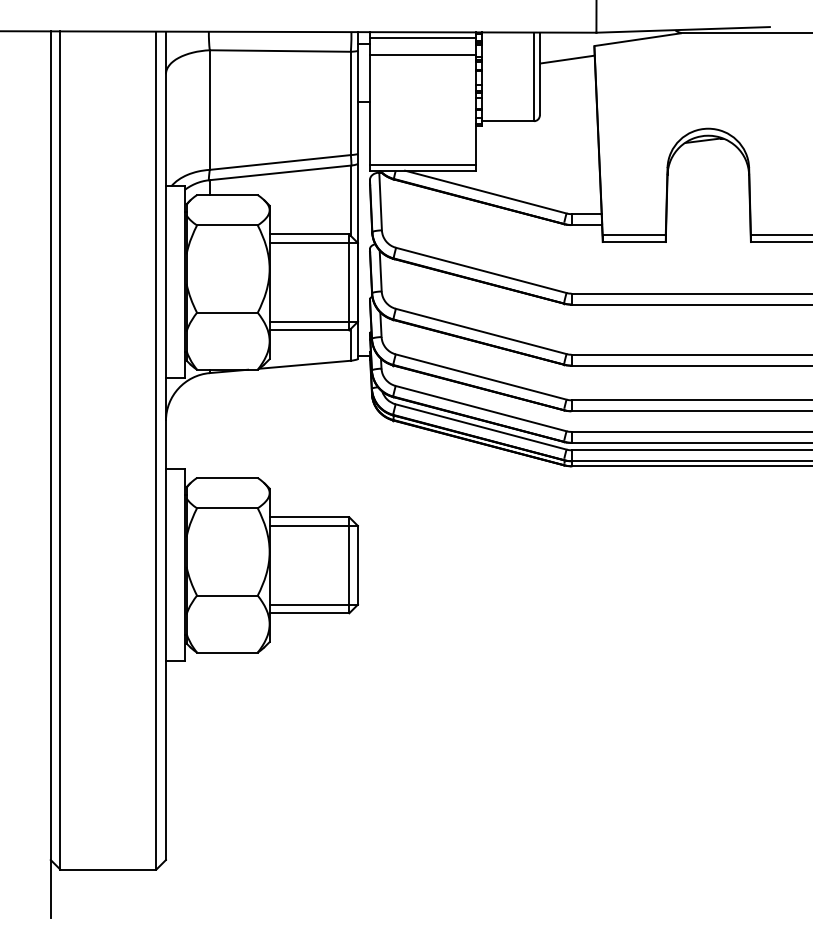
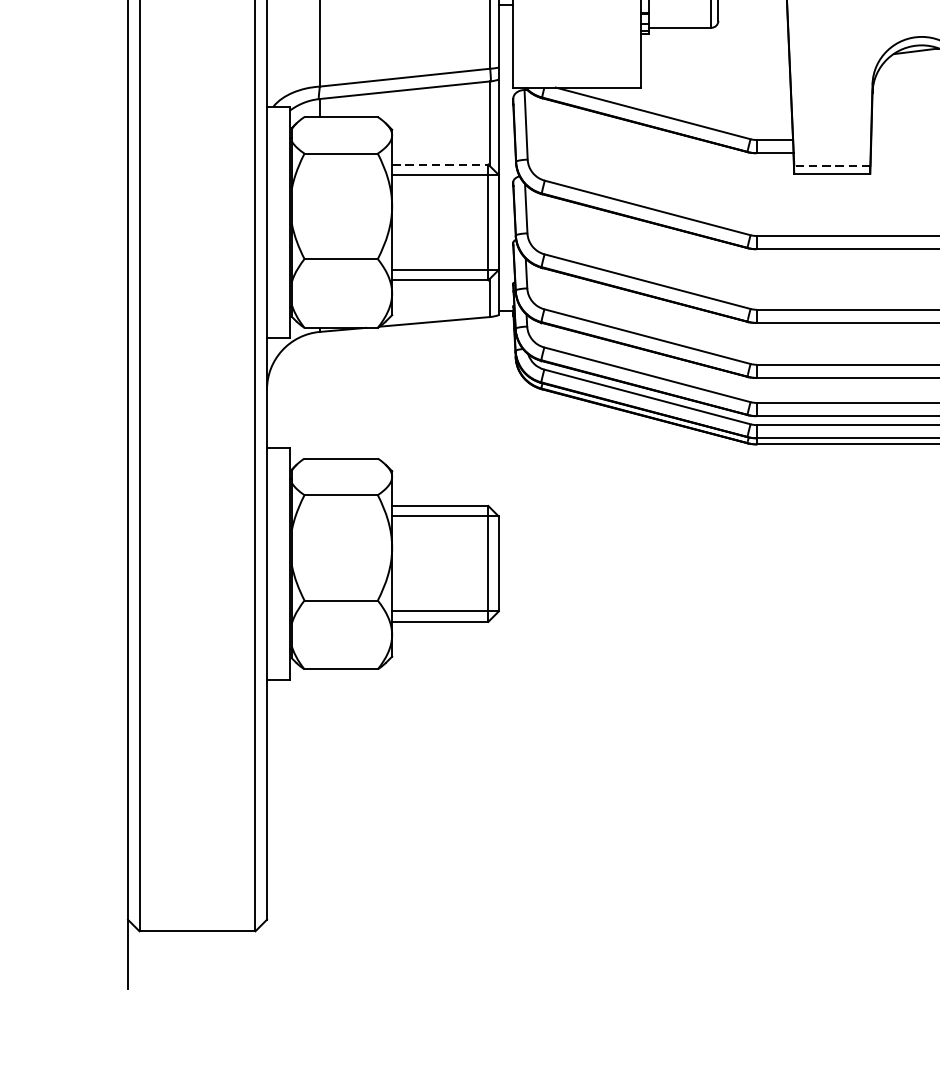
line: (422, 165) -> (576, 81), removed
line: (309, 234) -> (440, 164), solid -> dashed
line: (634, 235) -> (832, 165), solid -> dashed

